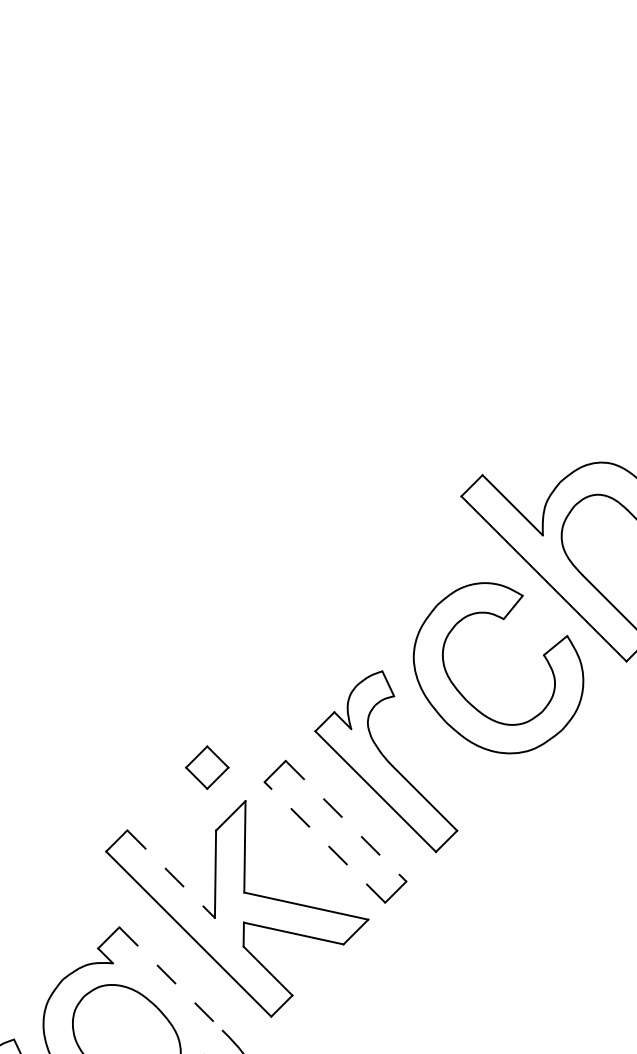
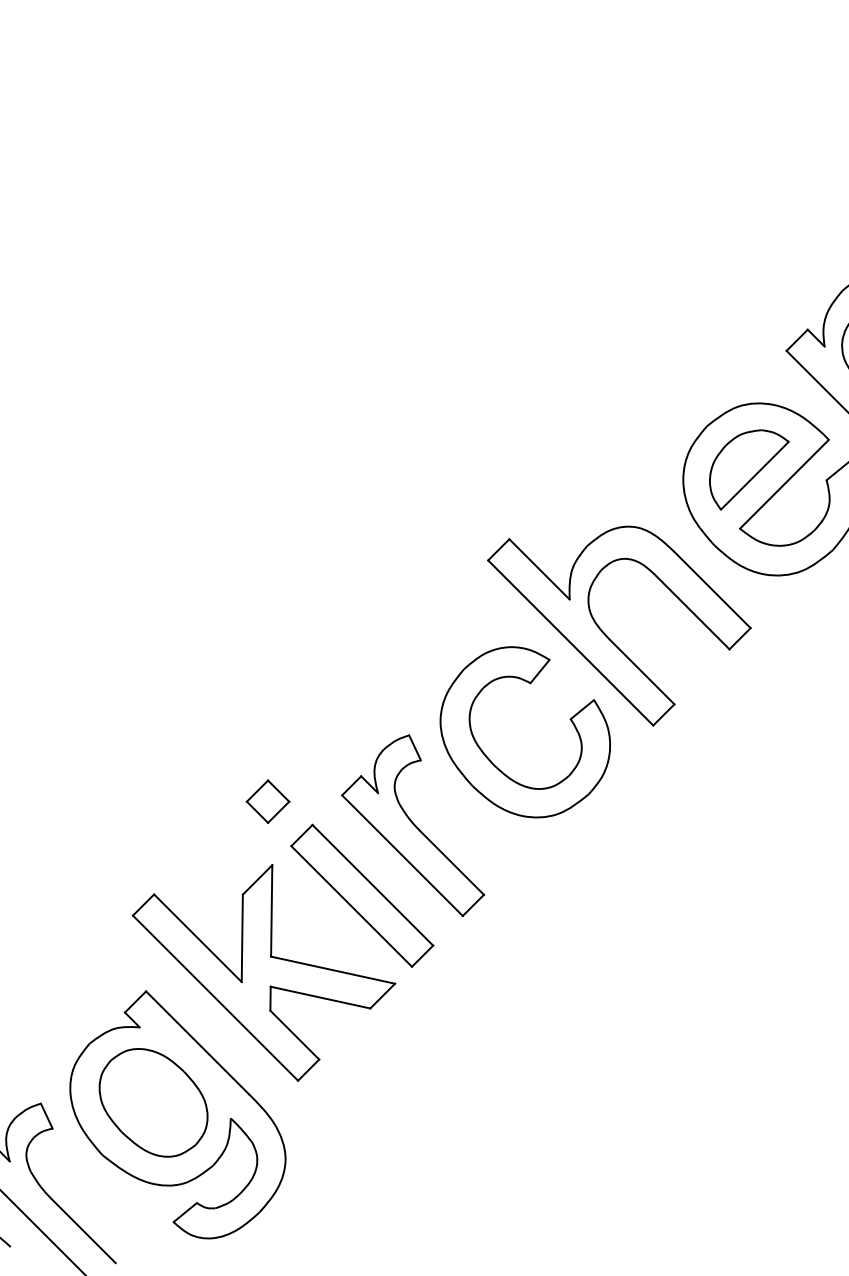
part: (206, 767) -> (267, 801), moved
line: (346, 821) -> (373, 885), dashed -> solid
line: (324, 842) -> (351, 906), dashed -> solid
line: (170, 874) -> (197, 938), dashed -> solid
line: (170, 978) -> (197, 1042), dashed -> solid

